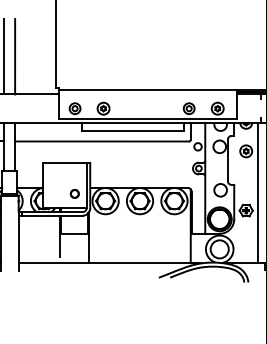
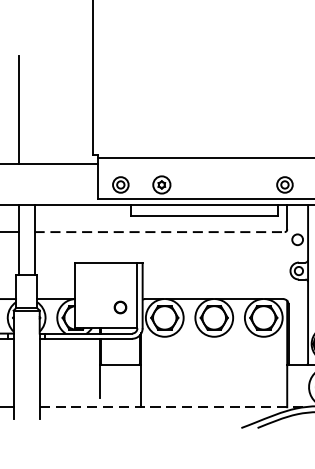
line: (15, 56) -> (35, 109), removed
line: (102, 141) -> (160, 232), solid -> dashed
line: (110, 263) -> (171, 407), solid -> dashed

